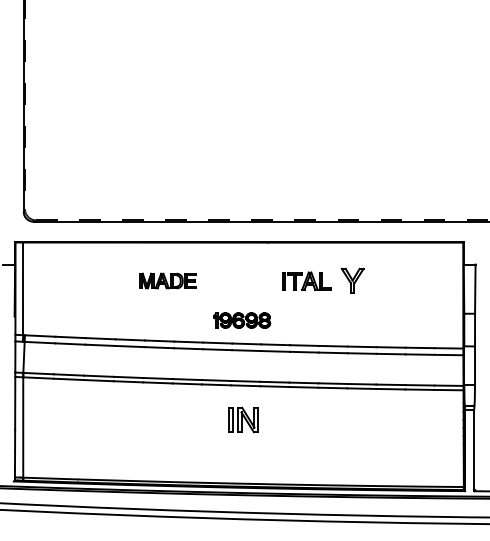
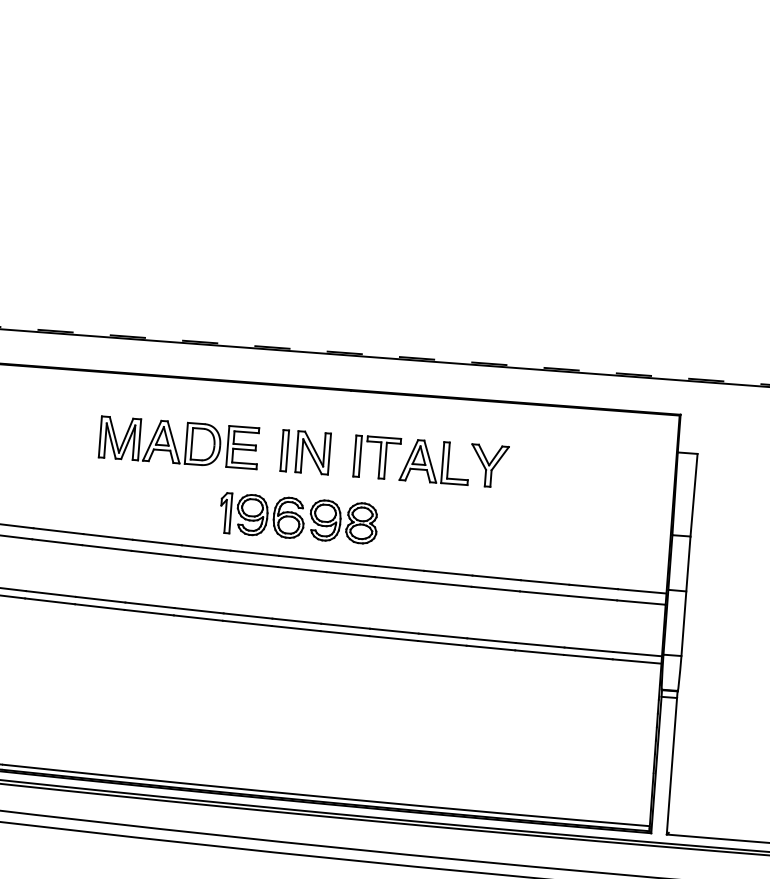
part: (167, 280) -> (178, 441), size x1.67
part: (306, 280) -> (411, 459), size x1.43
part: (241, 320) -> (297, 518), size x1.67
part: (243, 419) -> (305, 451), moved

